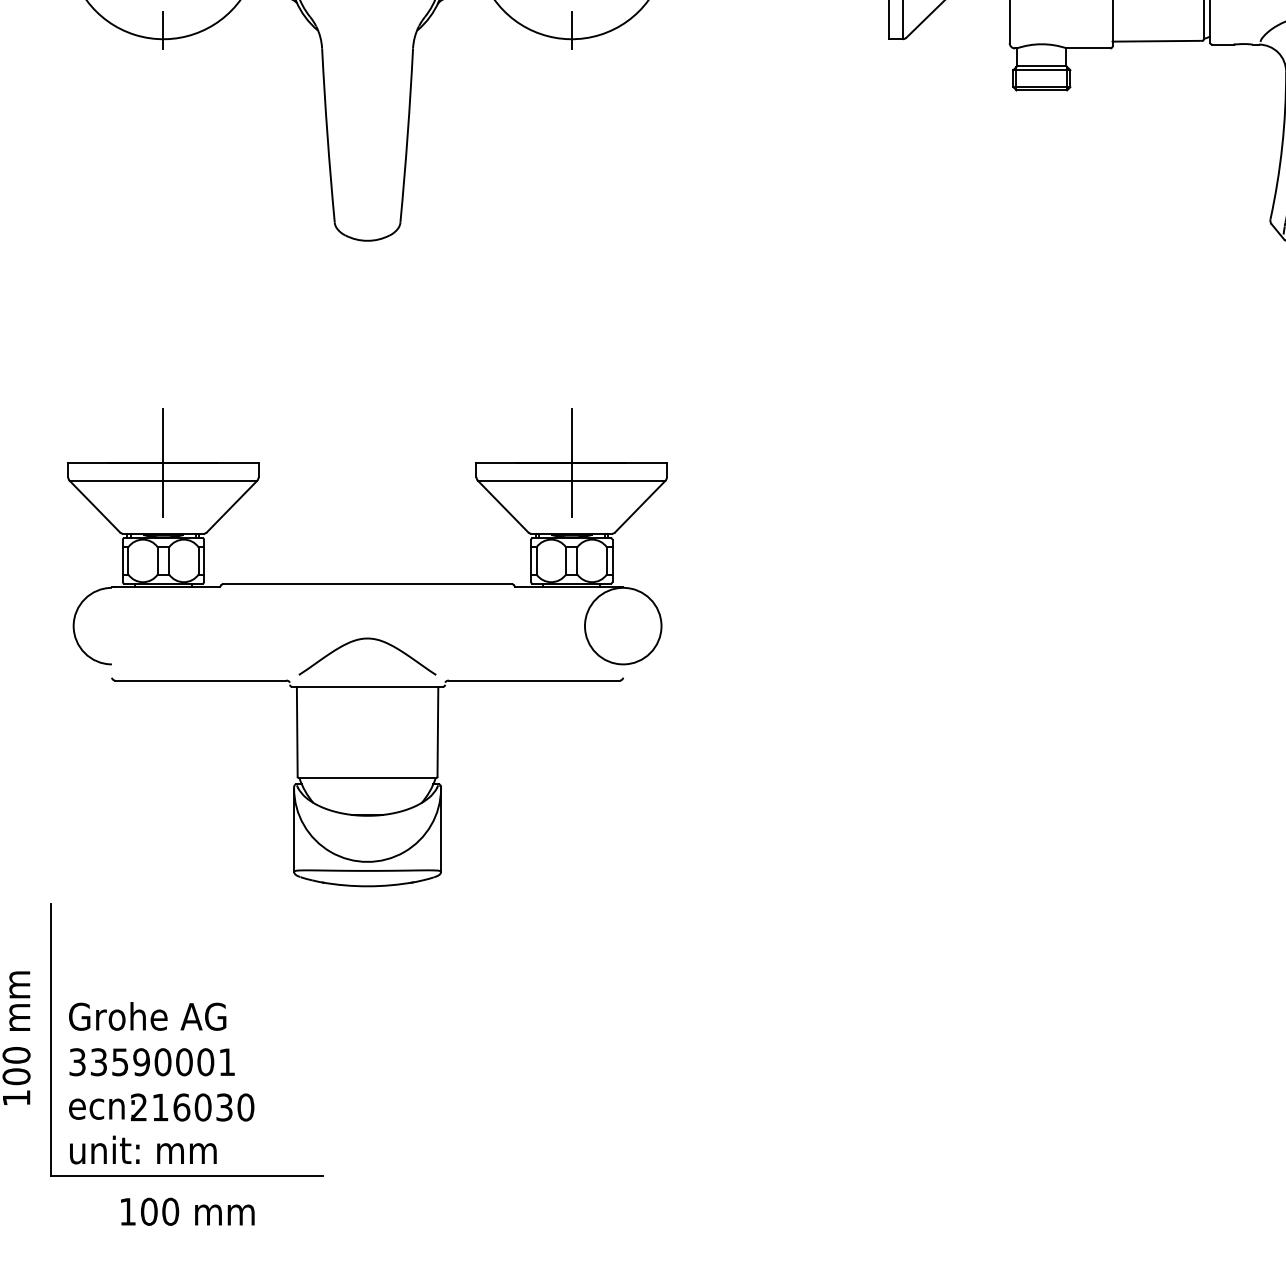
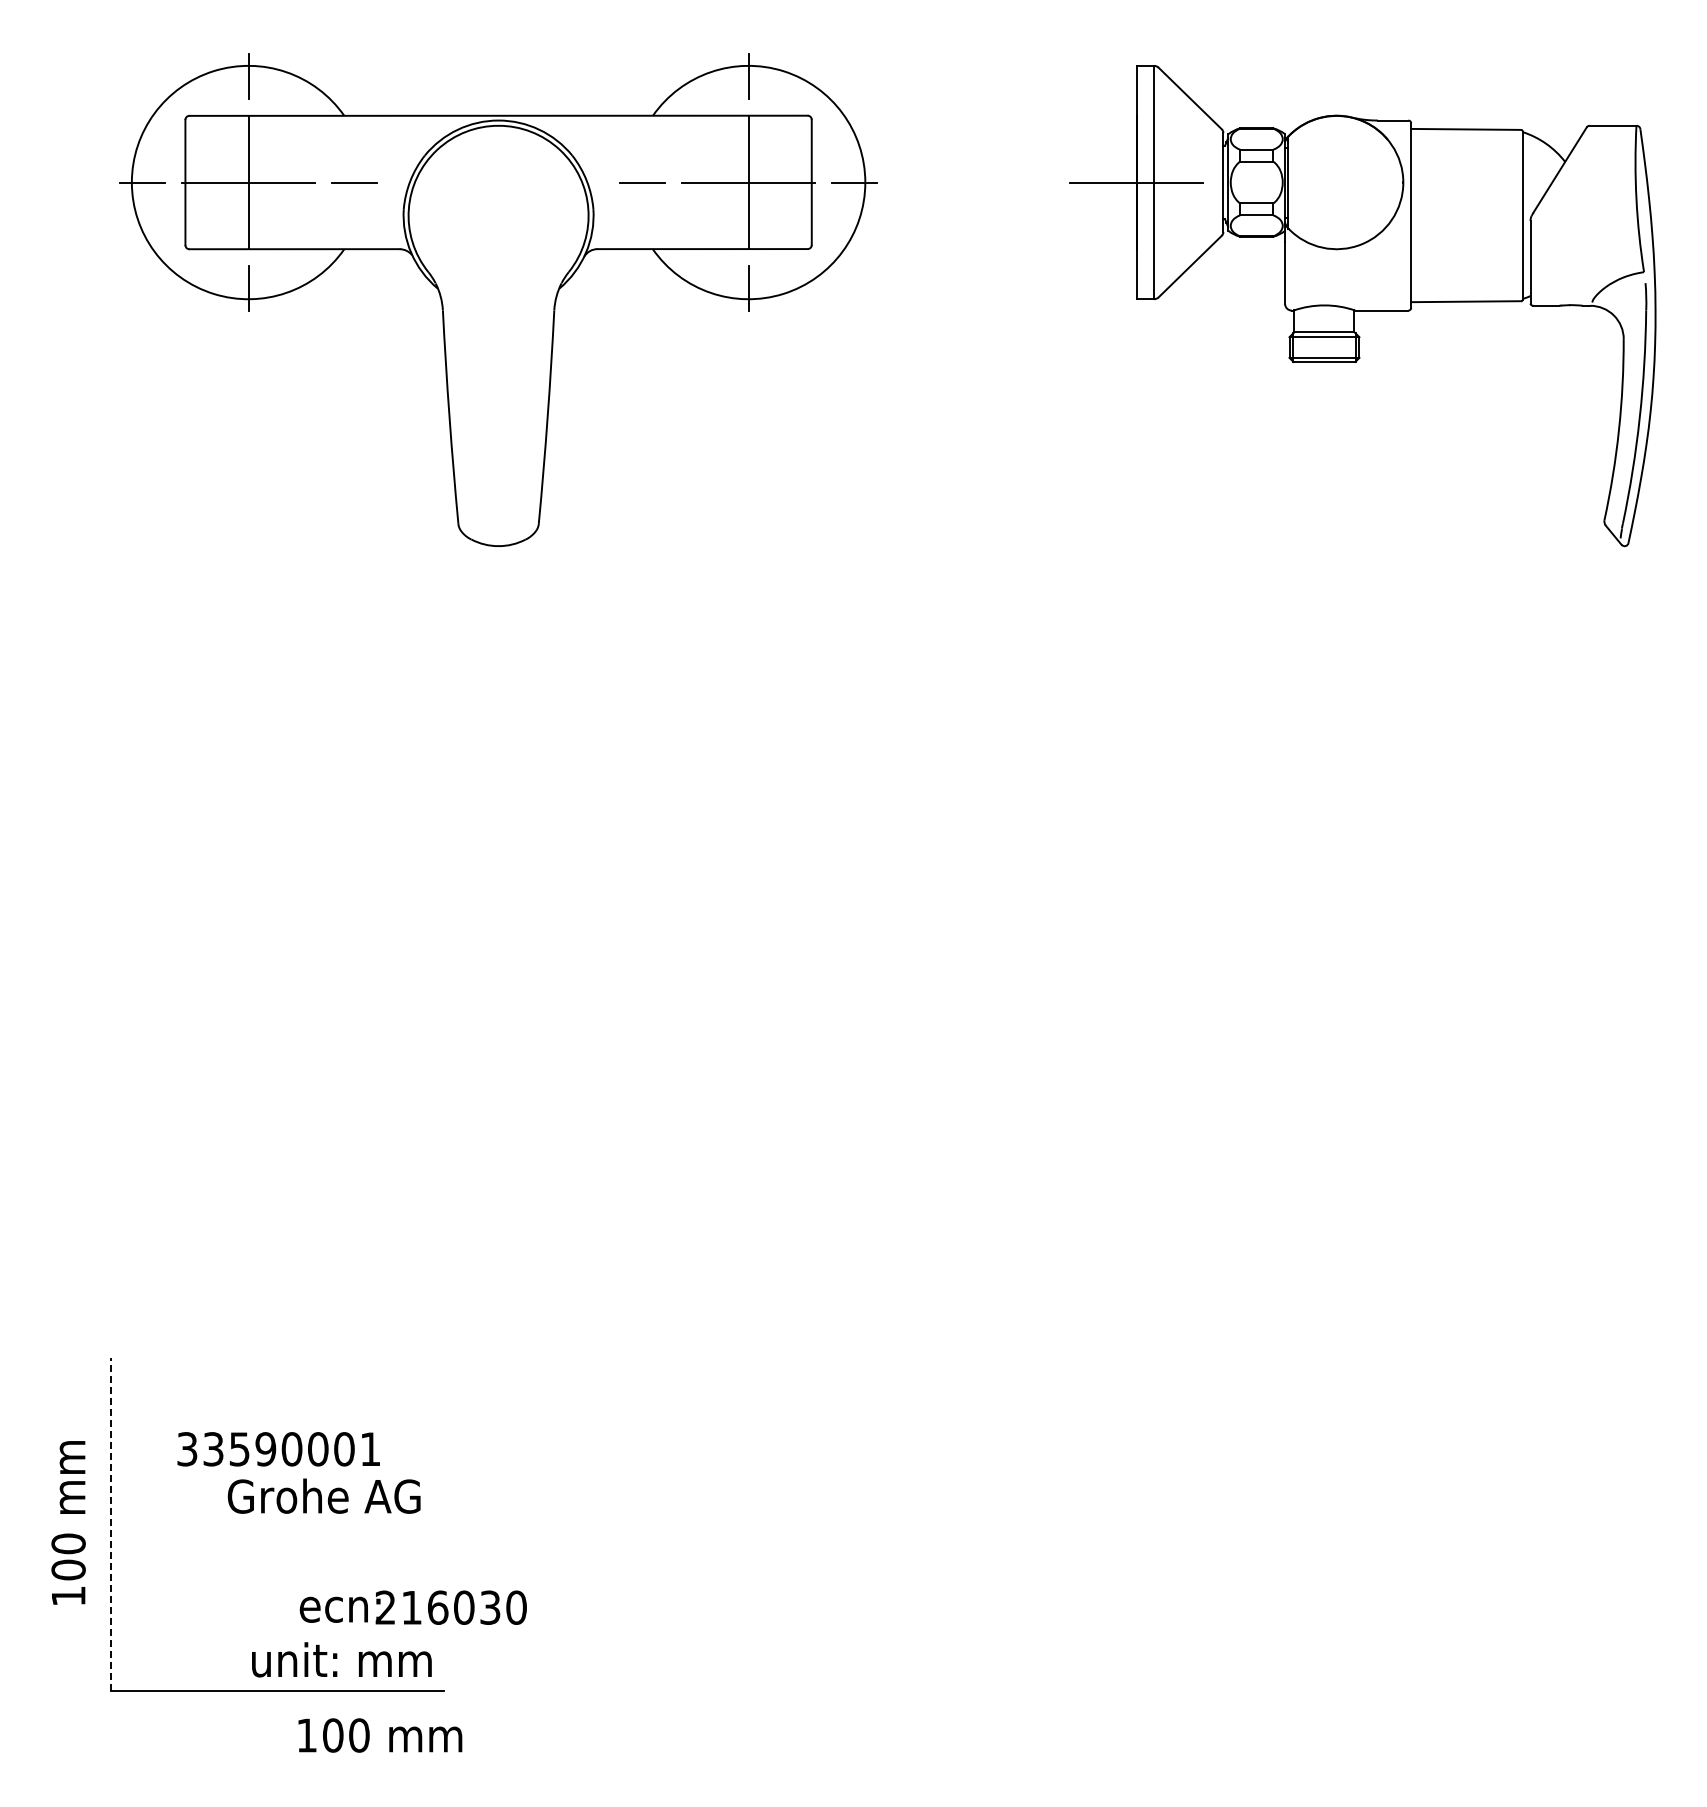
part: (367, 639) -> (498, 1034), removed
text: (147, 1015) -> (323, 1495), moved
line: (50, 1039) -> (110, 1524), solid -> dashed
text: (151, 1062) -> (278, 1449), moved
text: (160, 1107) -> (412, 1607), moved
text: (143, 1149) -> (341, 1659), moved
text: (187, 1211) -> (380, 1735), moved

